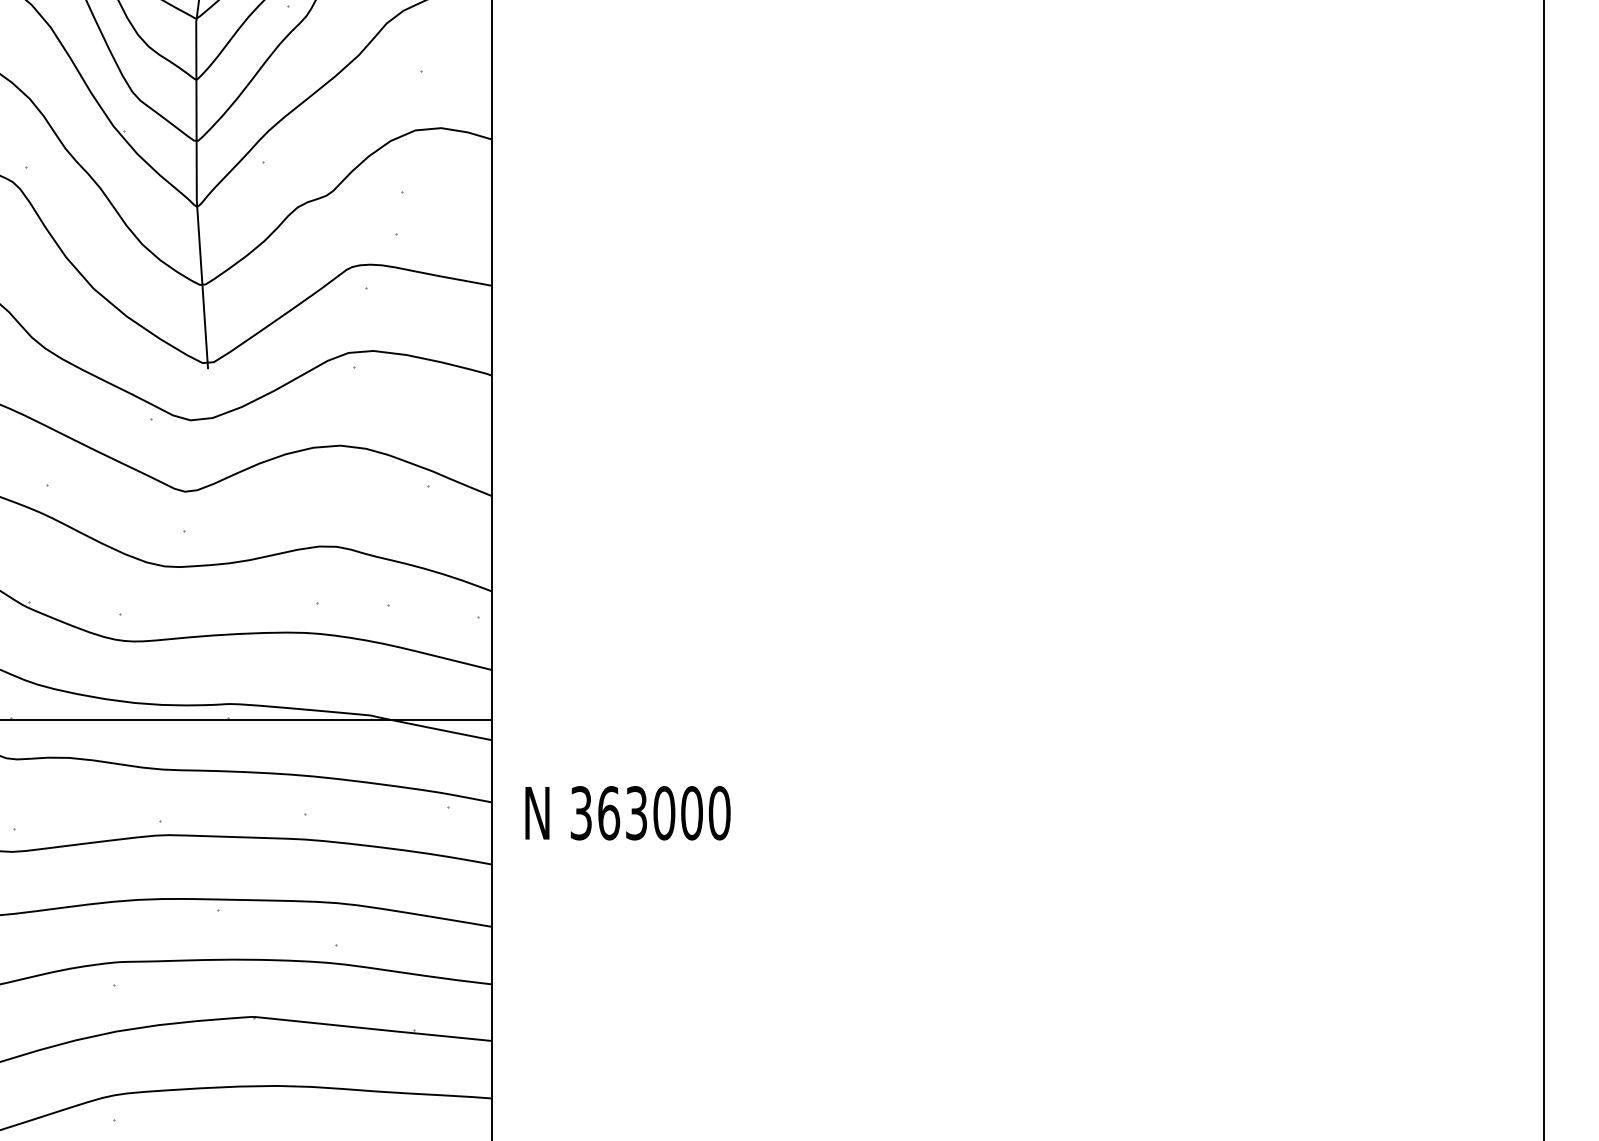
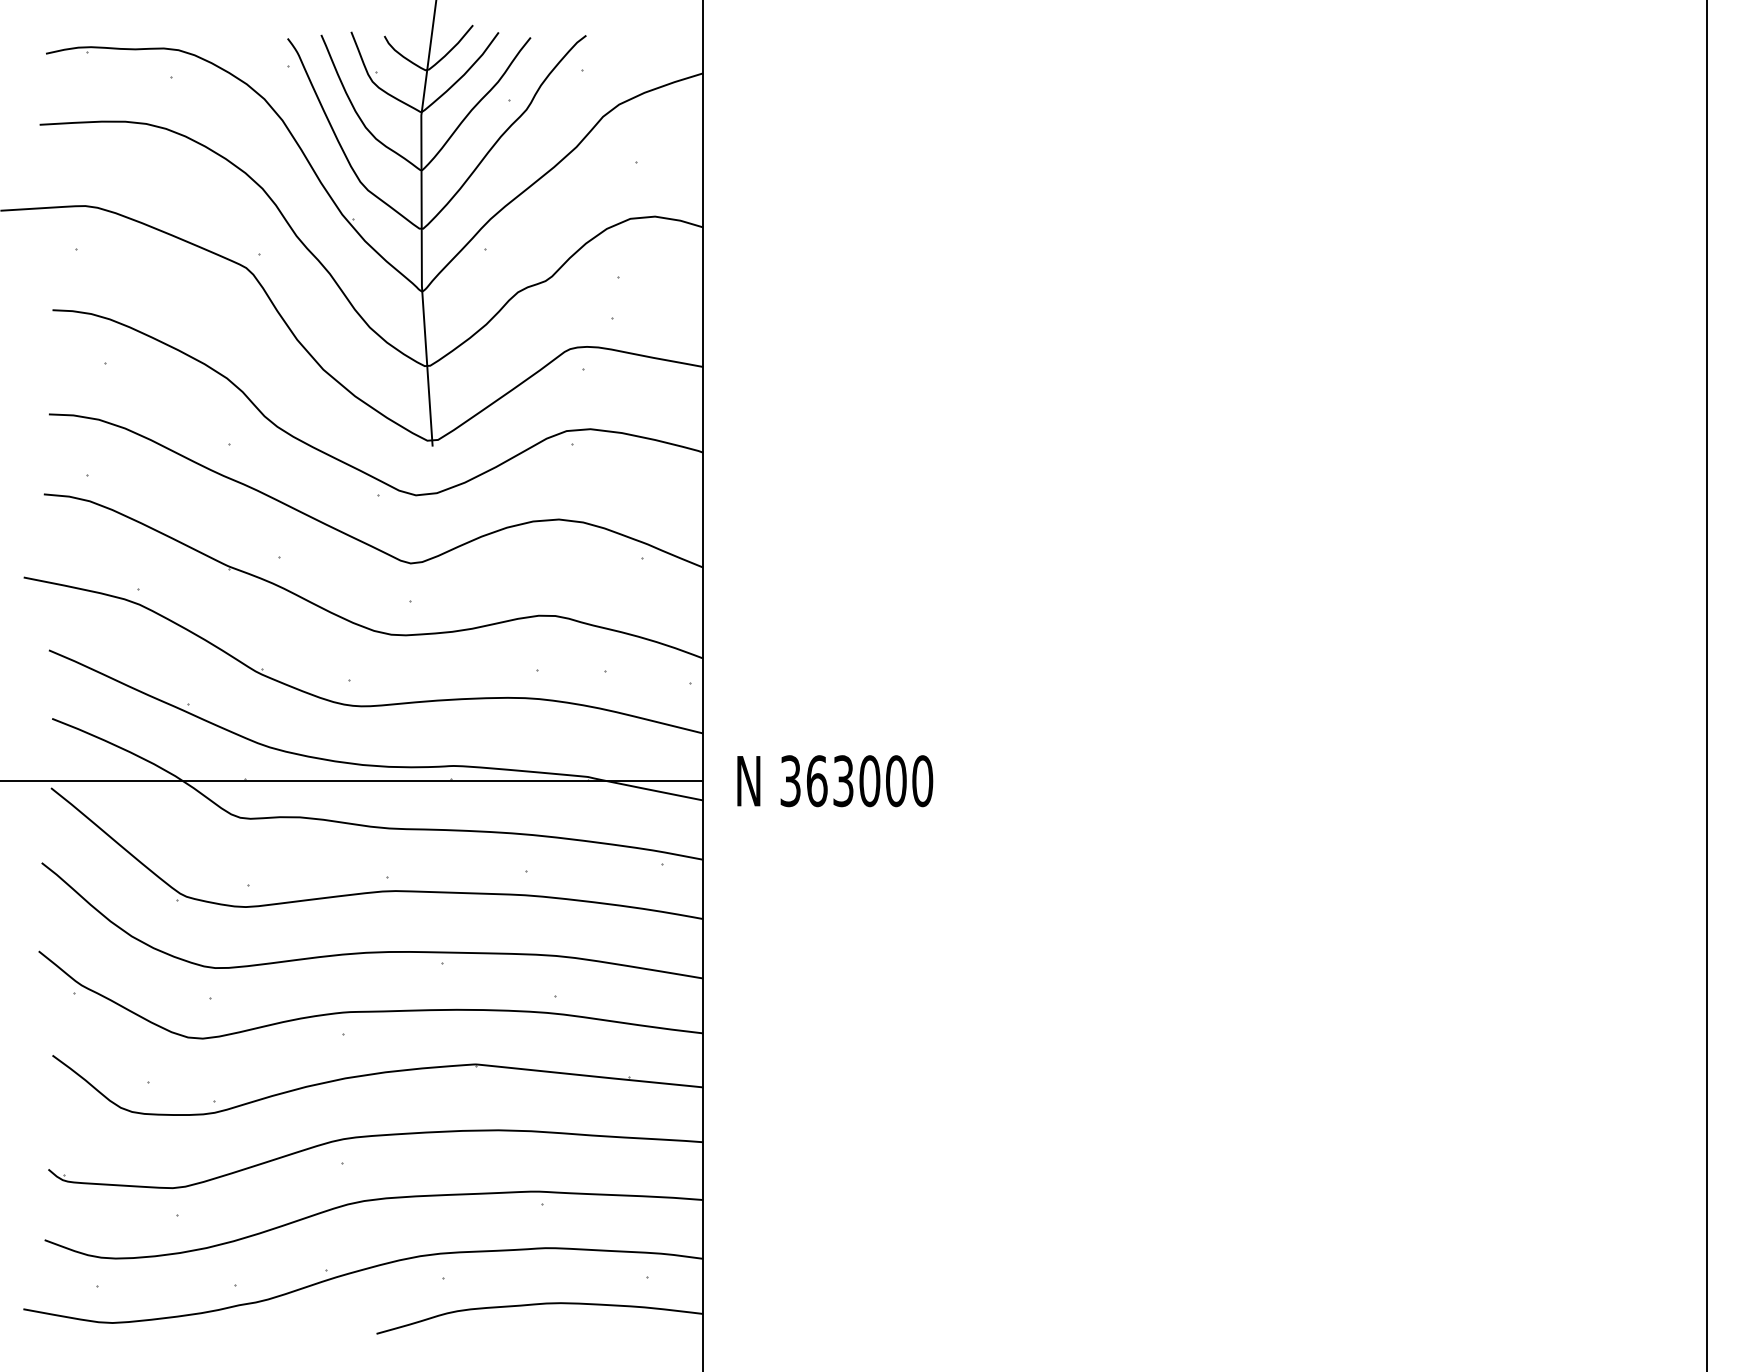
text: (628, 813) -> (835, 781), moved

